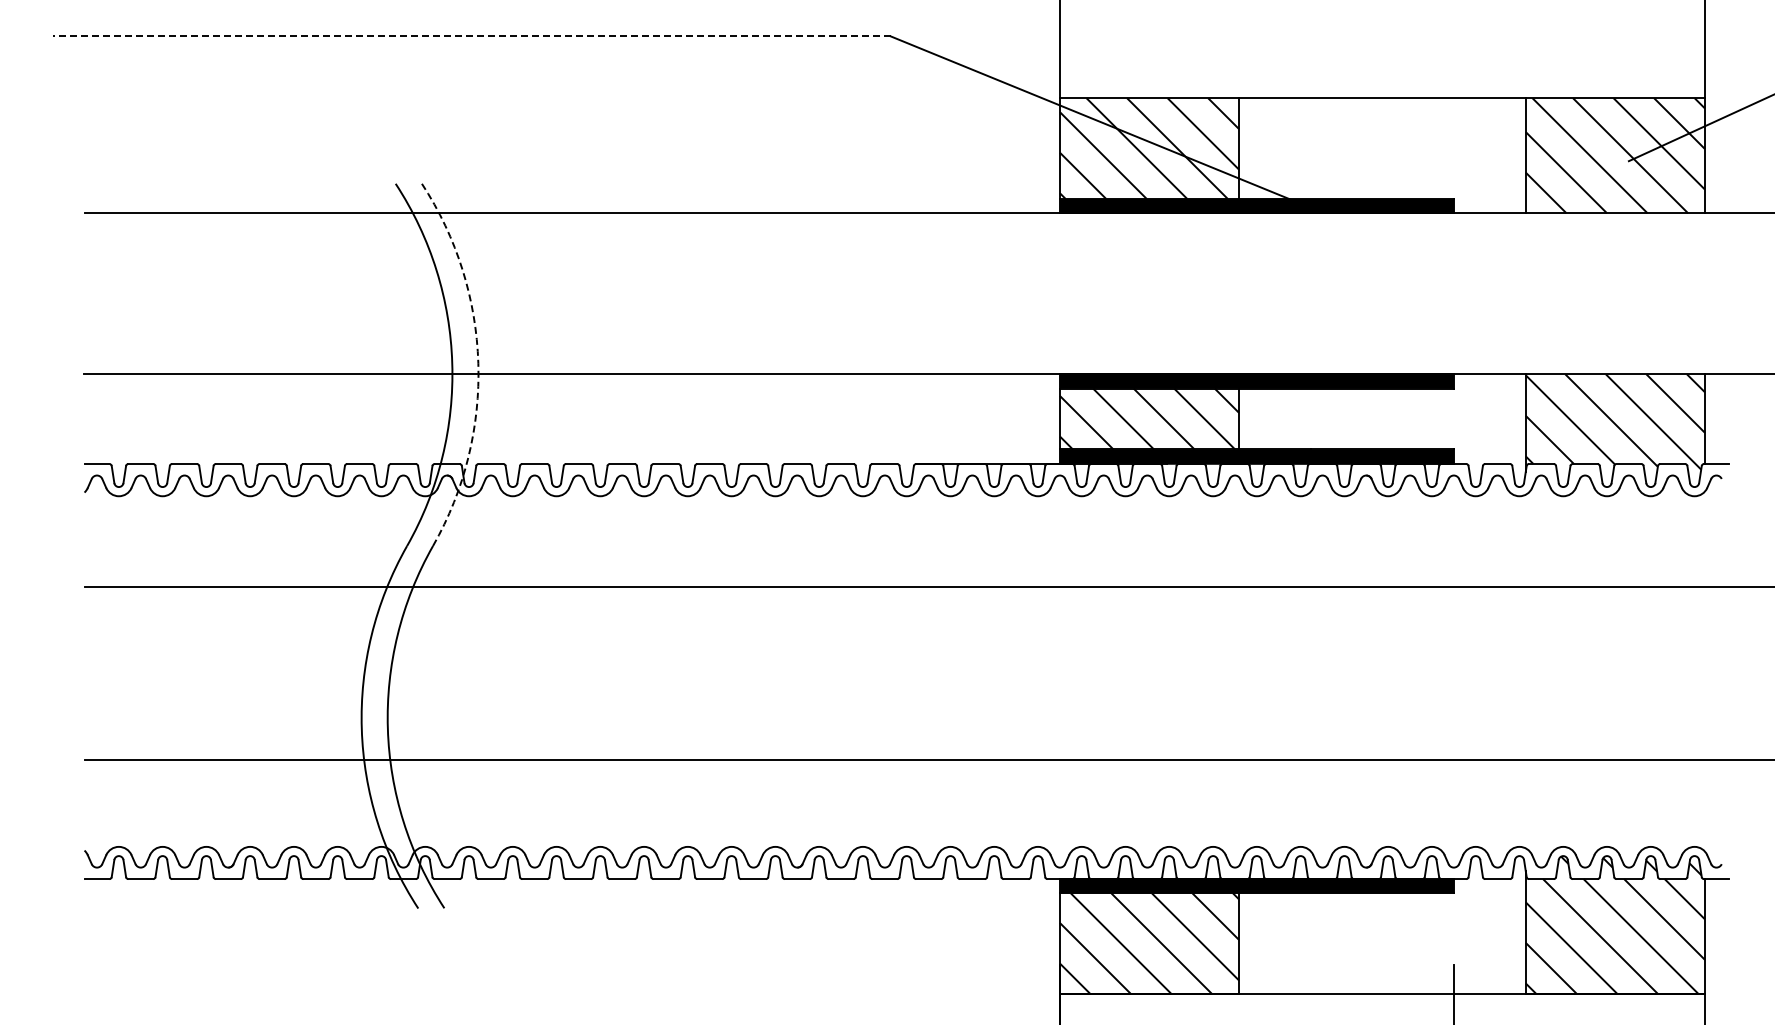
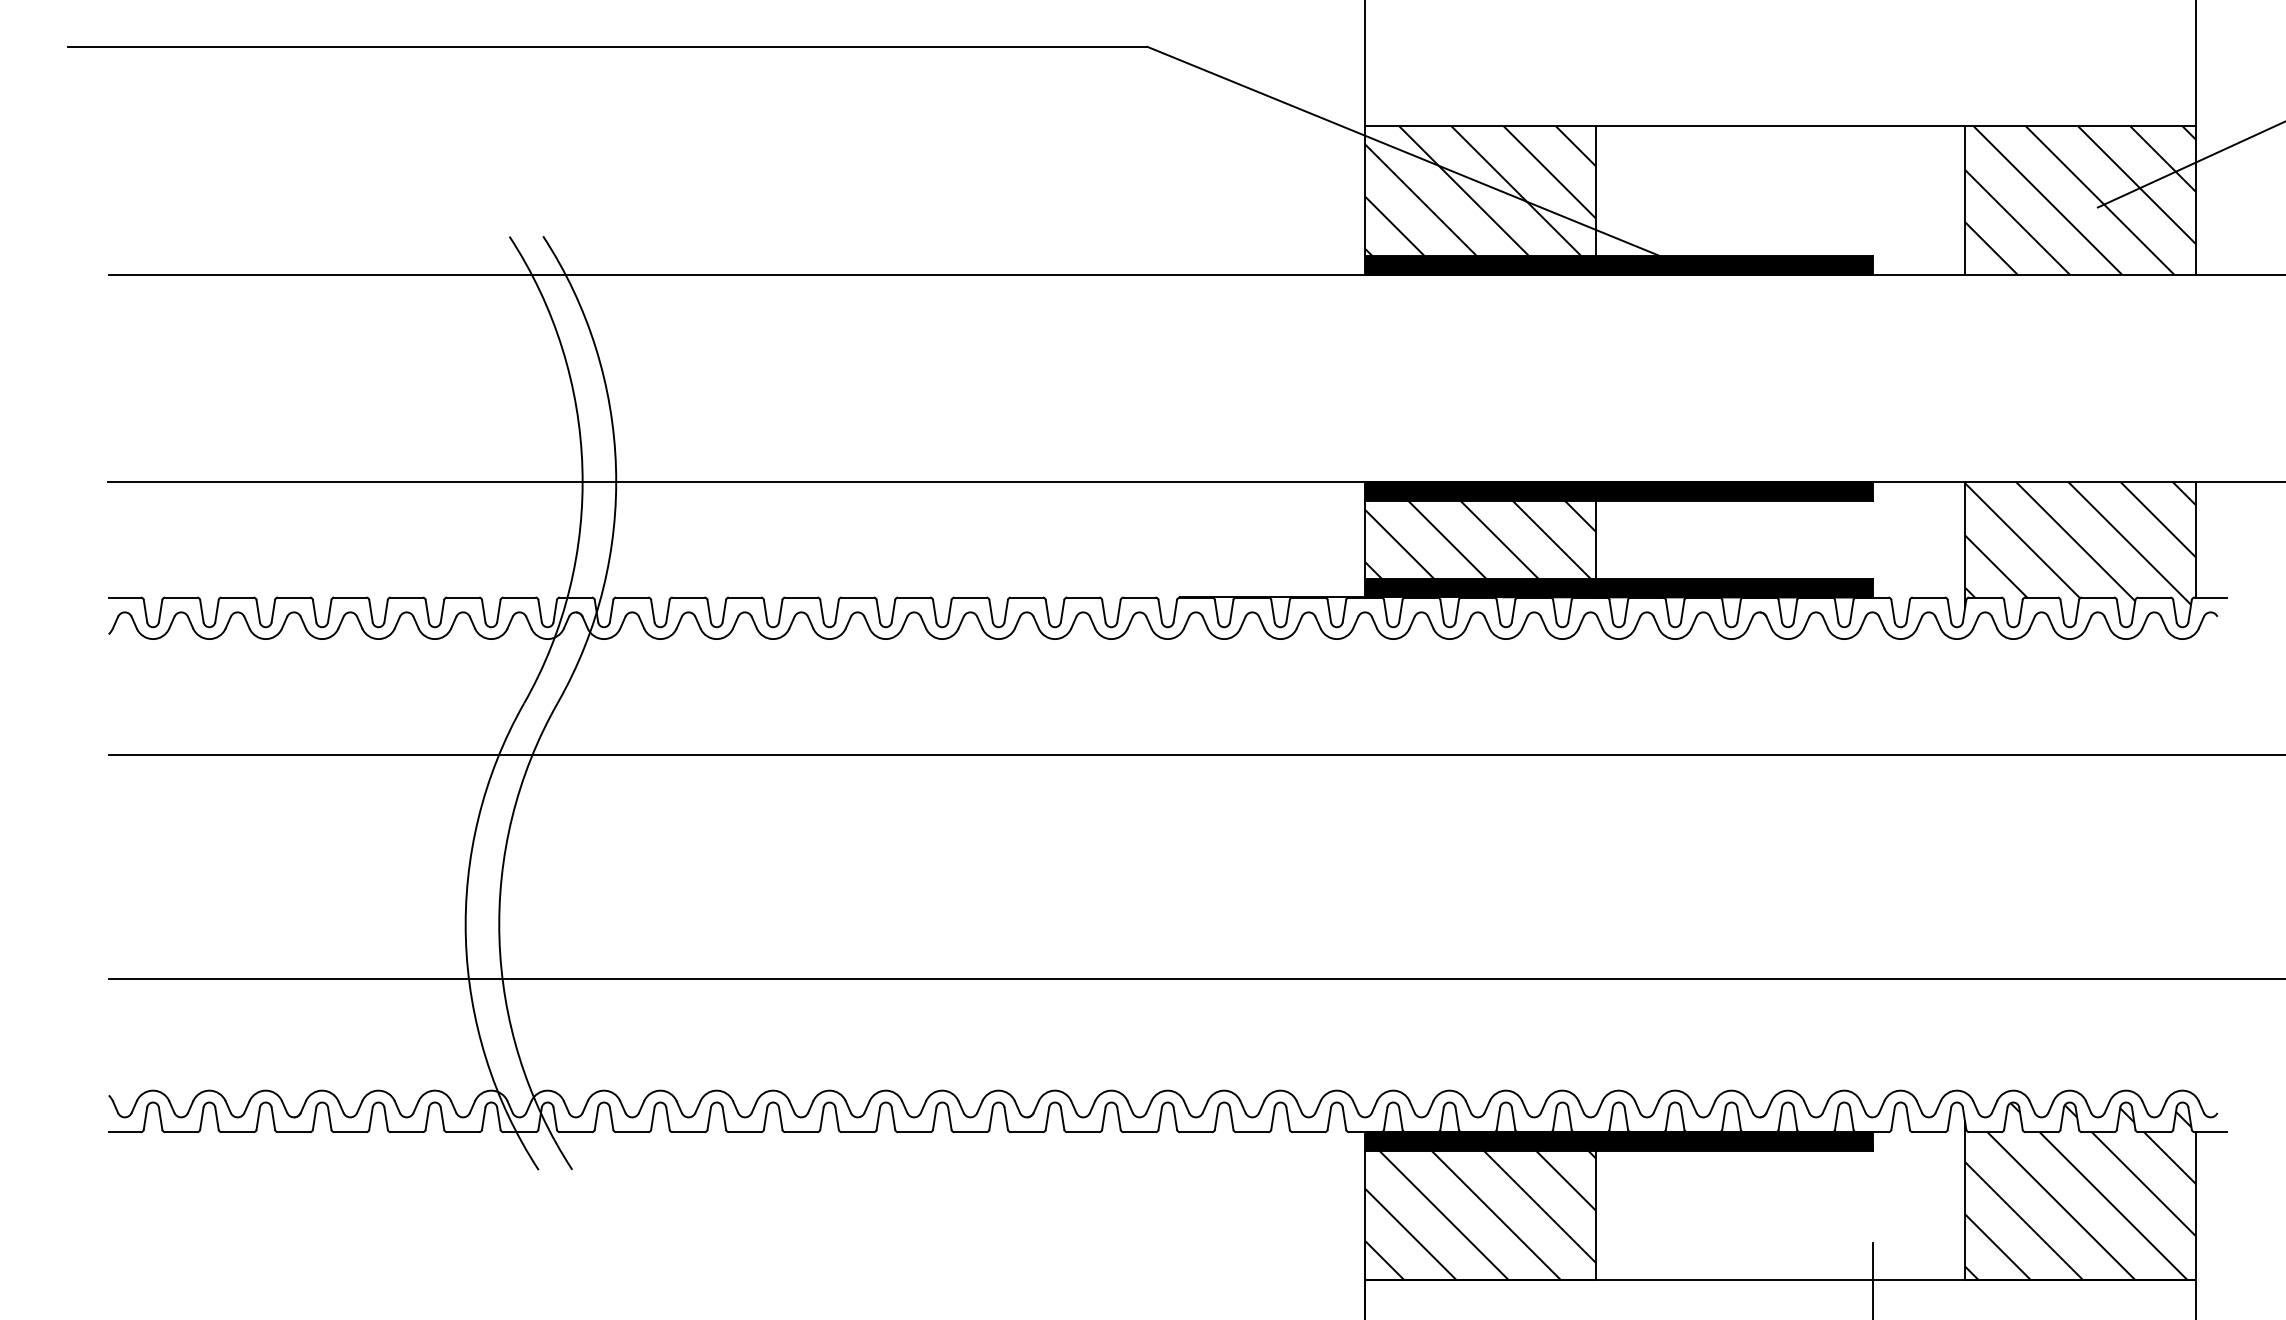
line: (472, 36) -> (608, 46), dashed -> solid
arc: (478, 363) -> (616, 468), dashed -> solid

